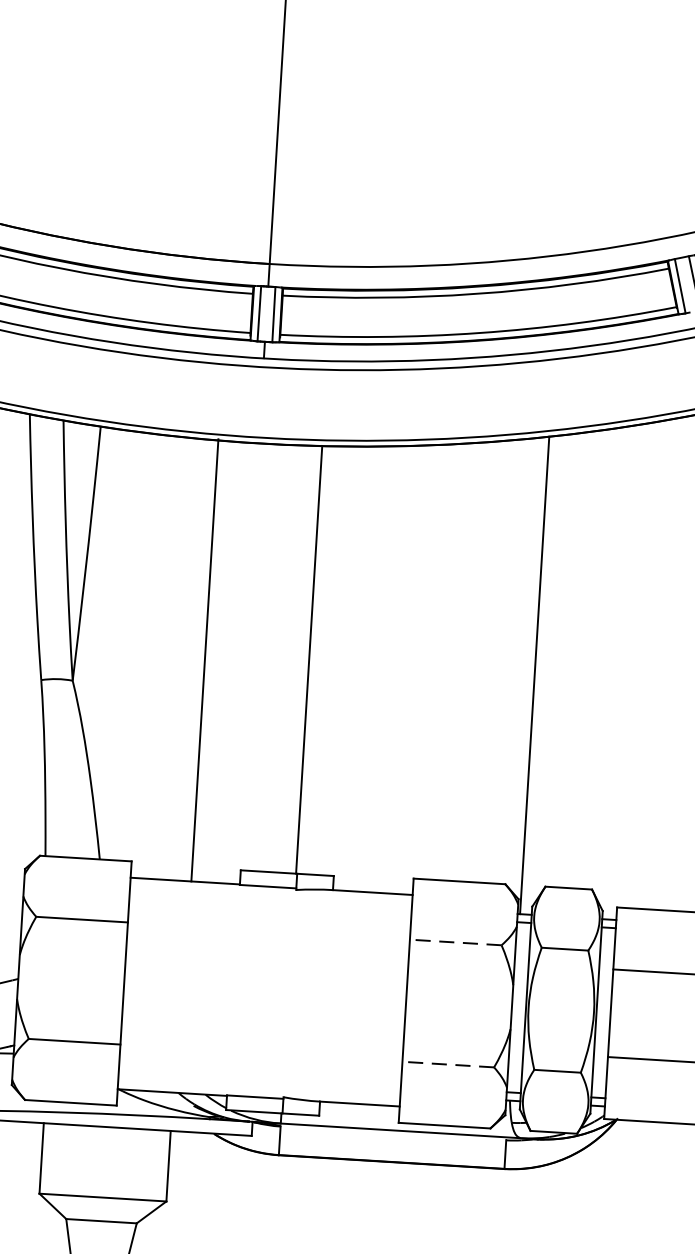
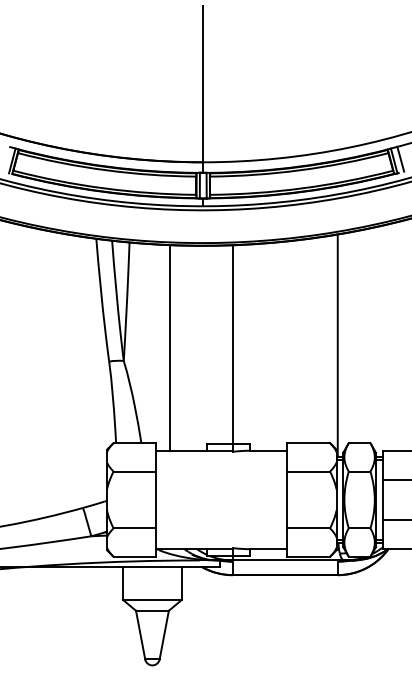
line: (205, 659) -> (170, 347), moved
line: (455, 942) -> (308, 471), dashed -> solid
line: (447, 1064) -> (308, 528), dashed -> solid

